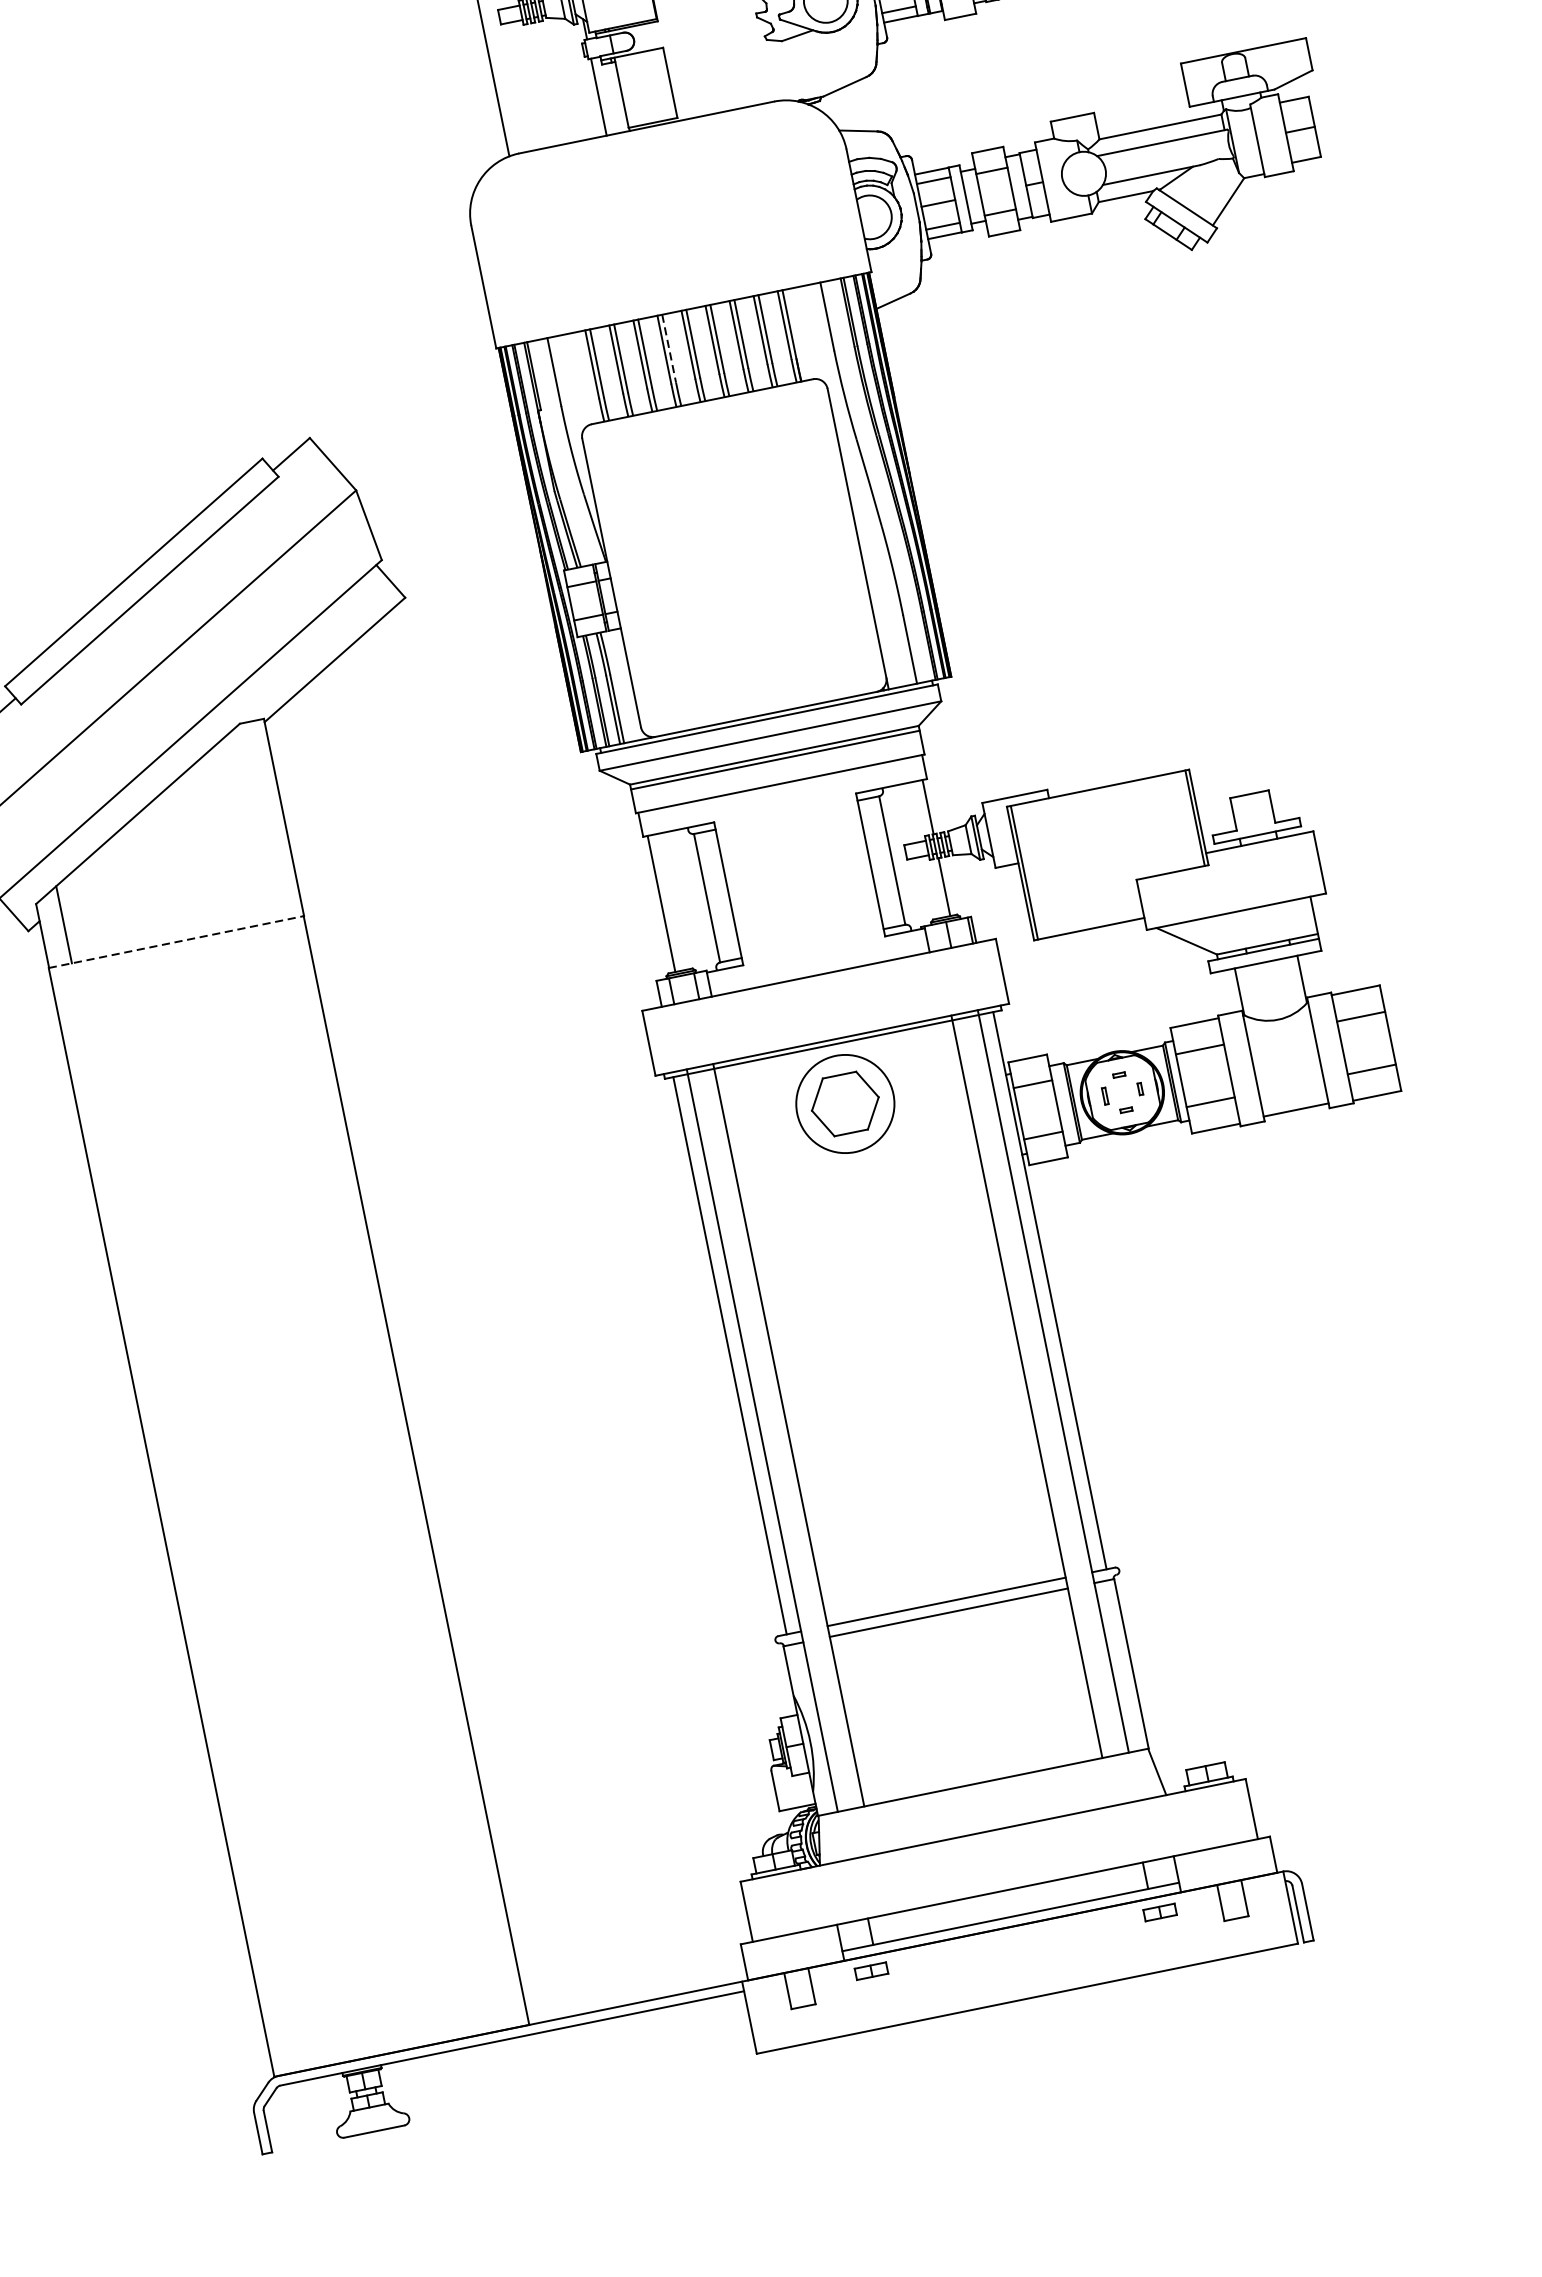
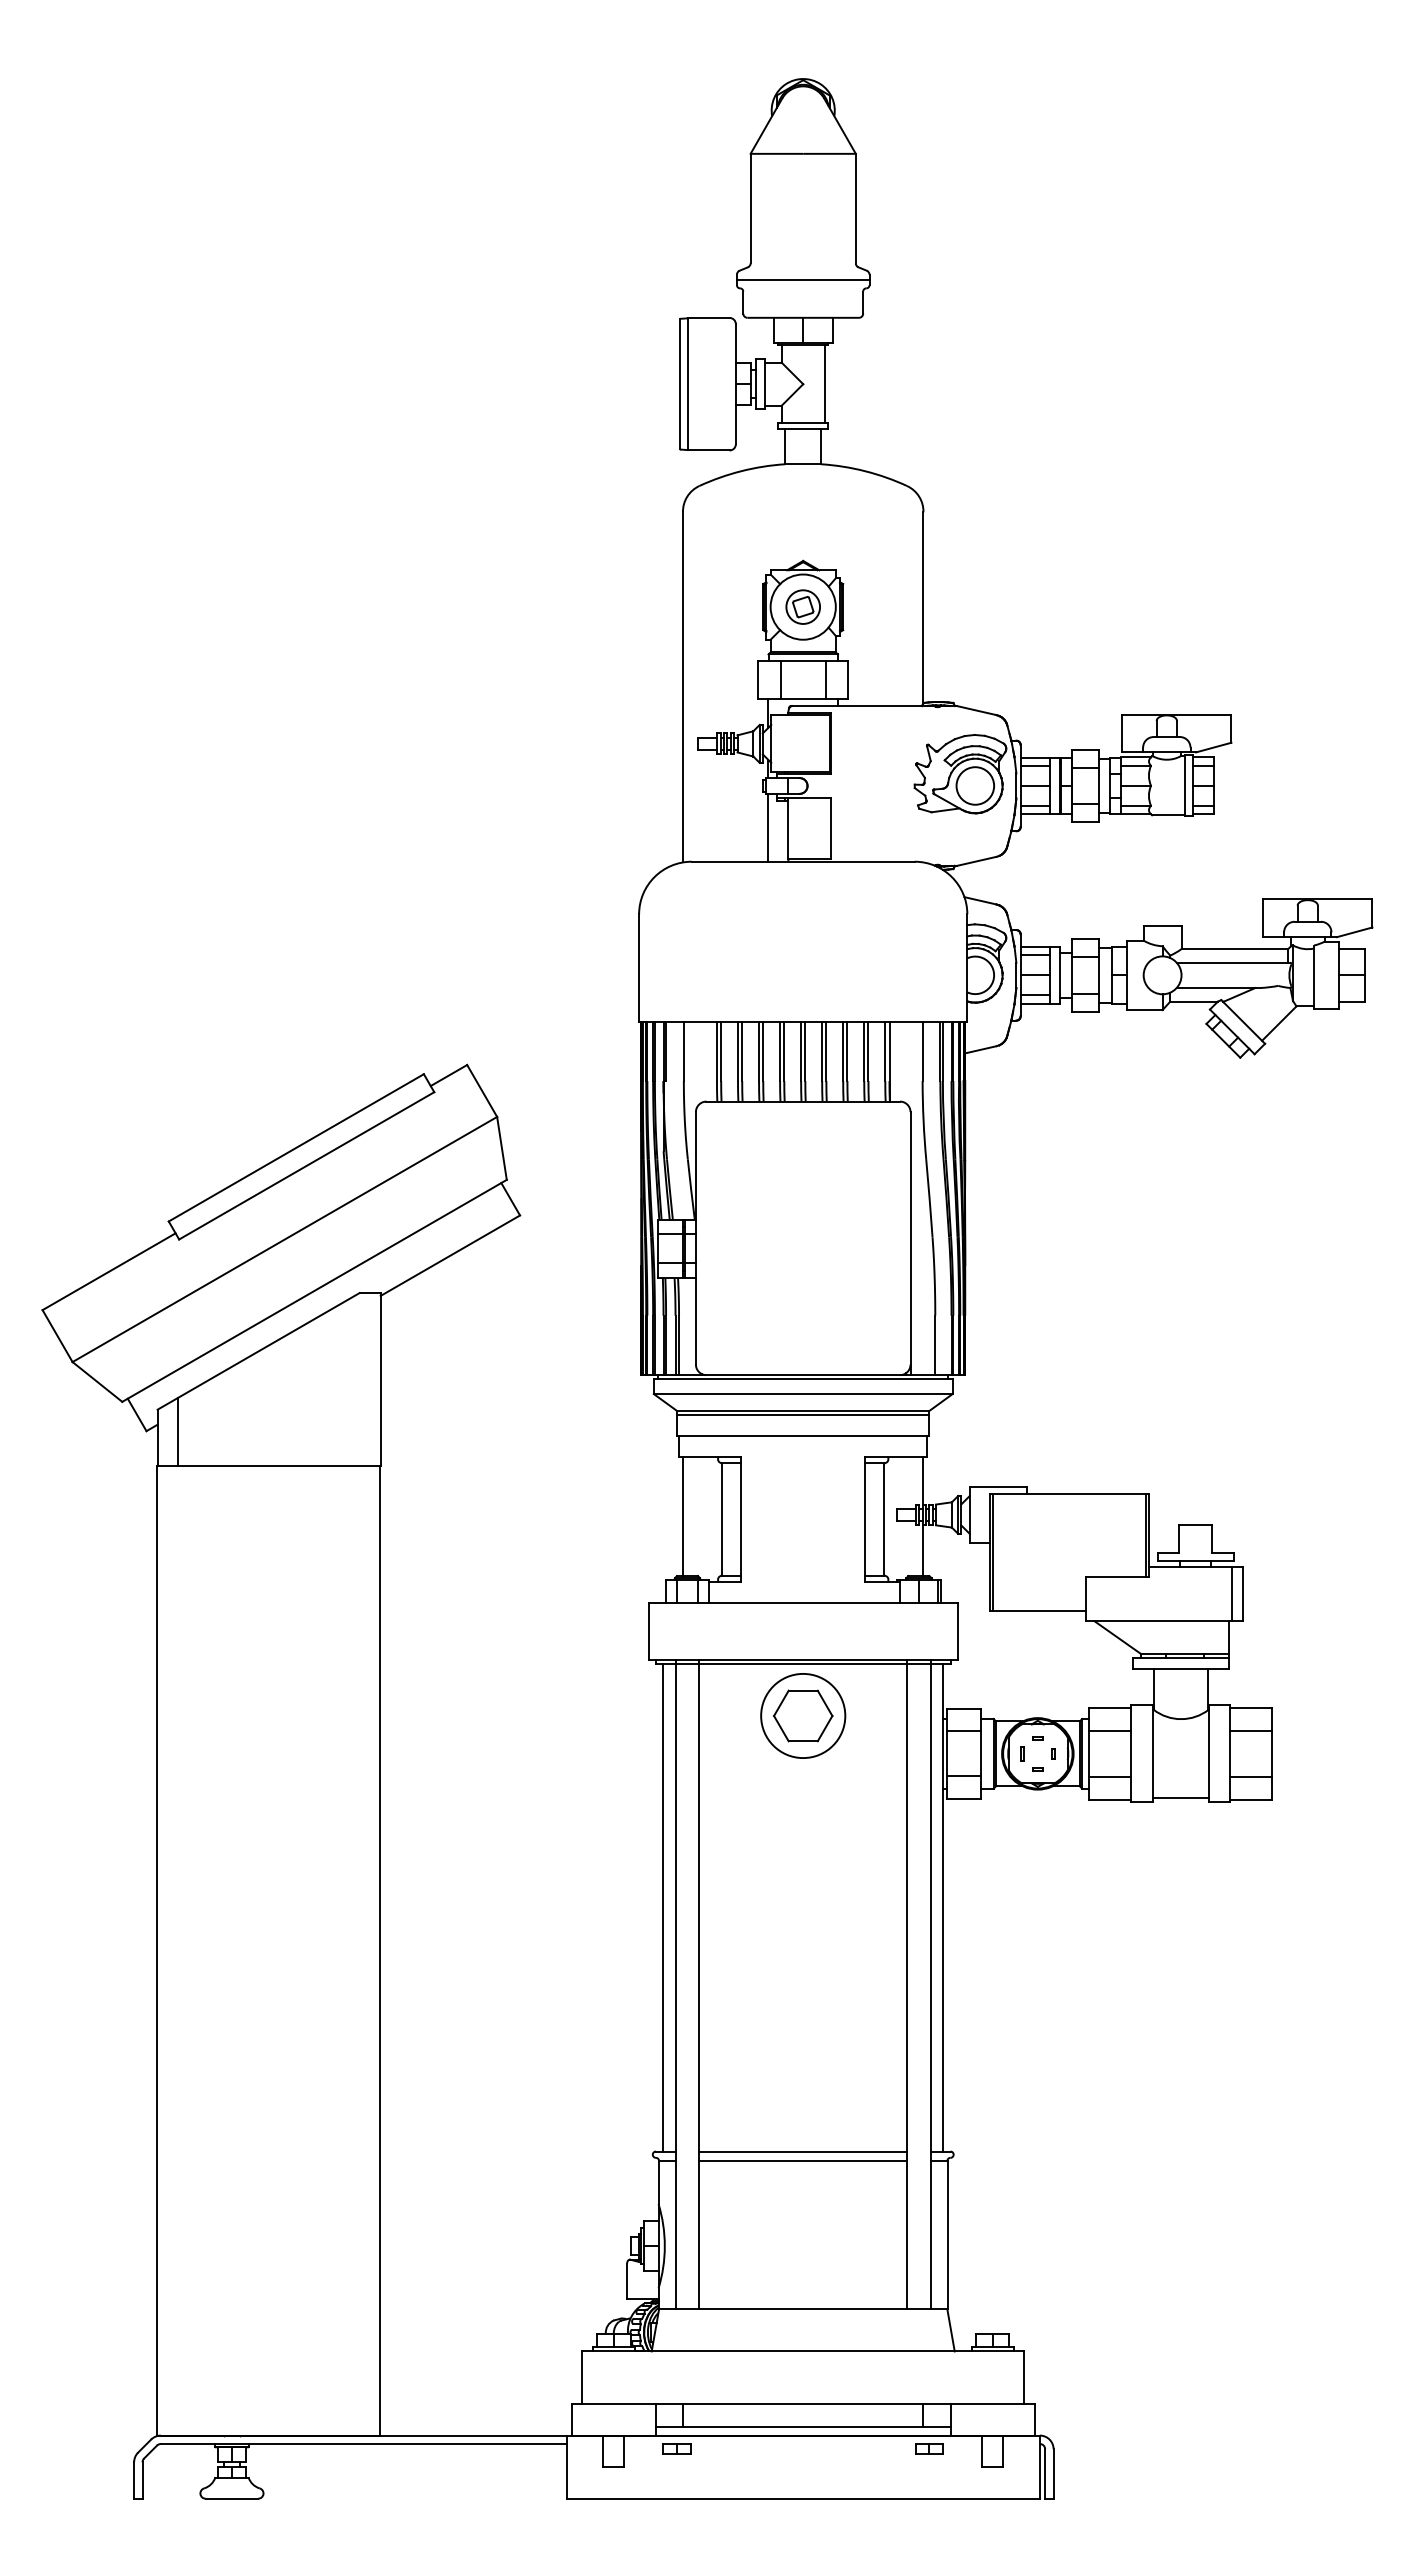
line: (669, 348) -> (784, 1051), dashed -> solid
line: (1307, 864) -> (1232, 1593), added
line: (175, 942) -> (268, 1465), dashed -> solid

